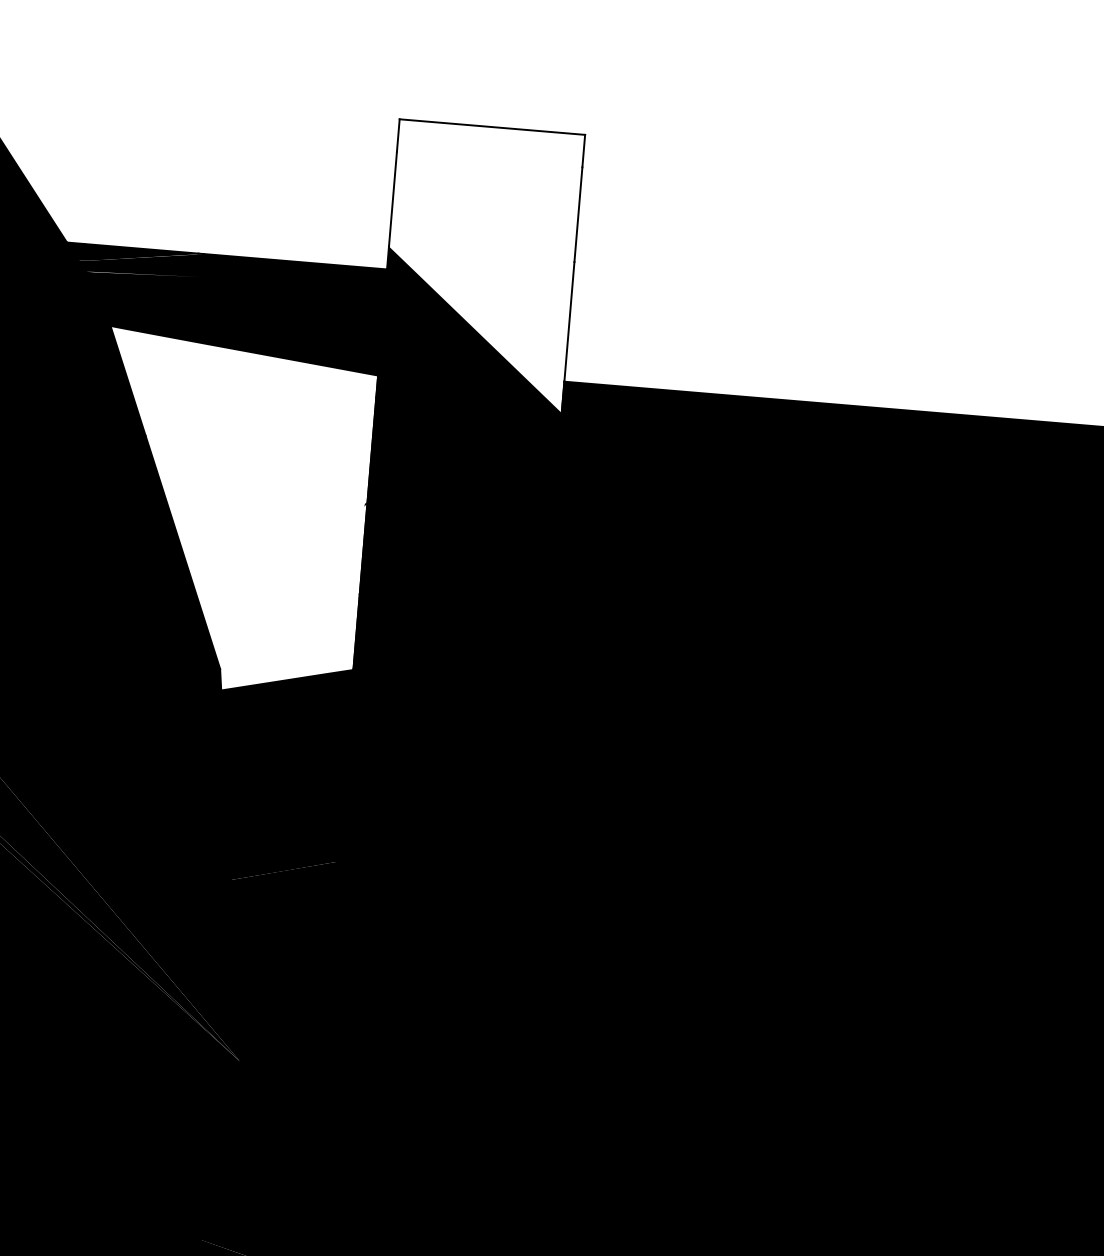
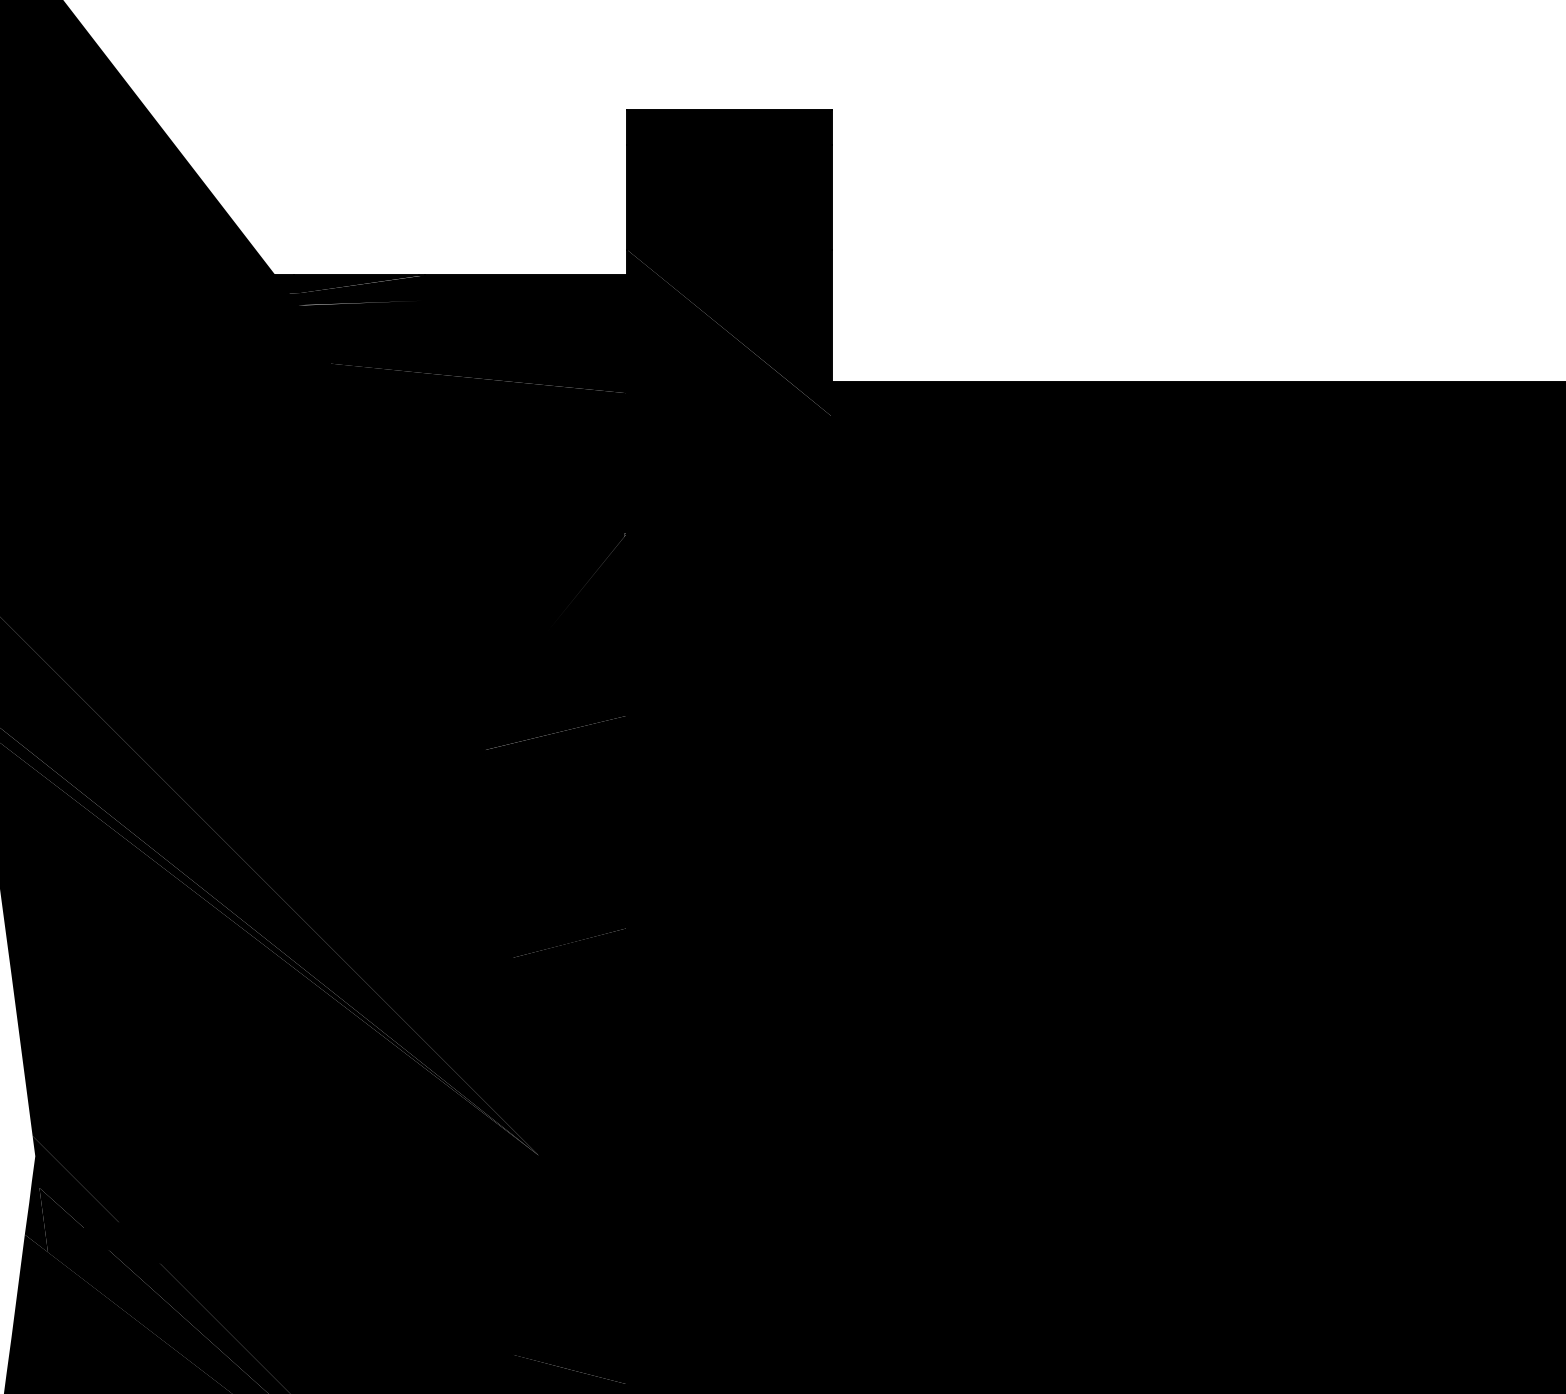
fill: (480, 265) -> (729, 262), added
fill: (230, 513) -> (478, 556), added

